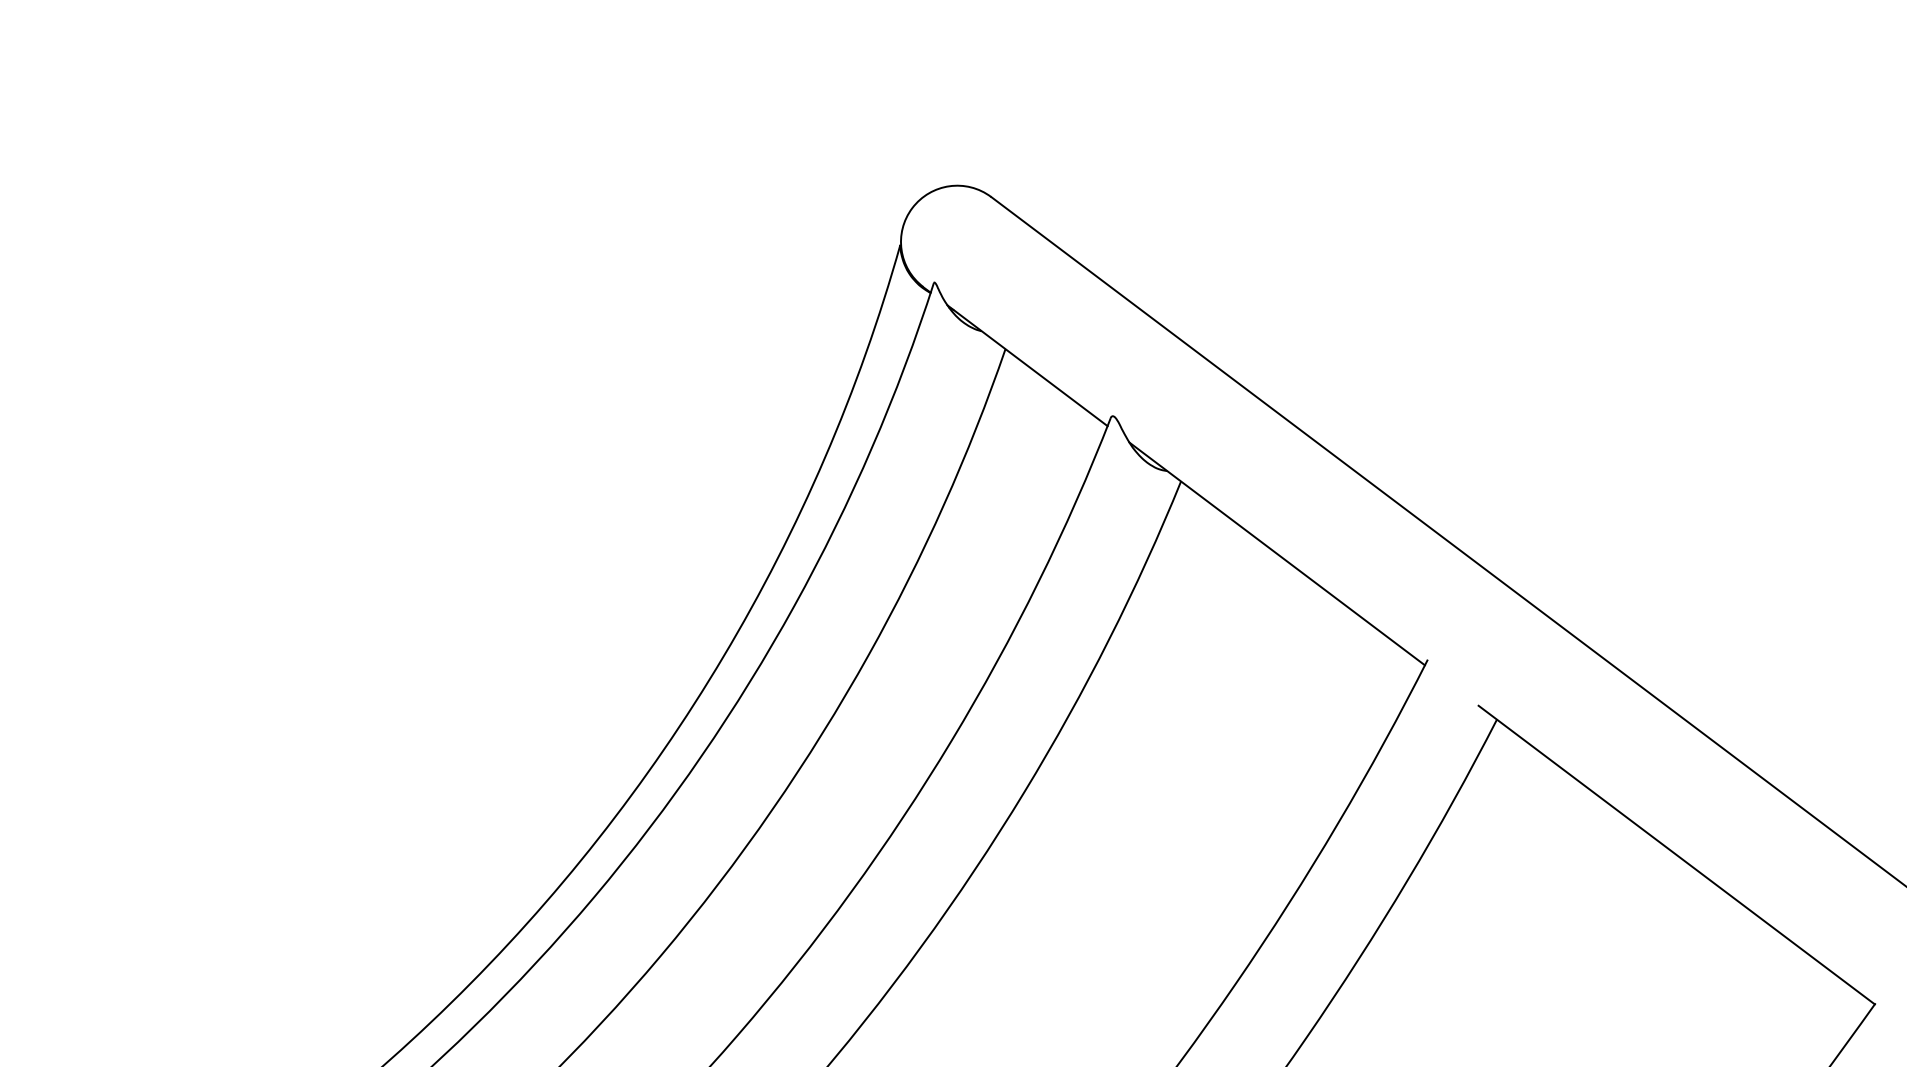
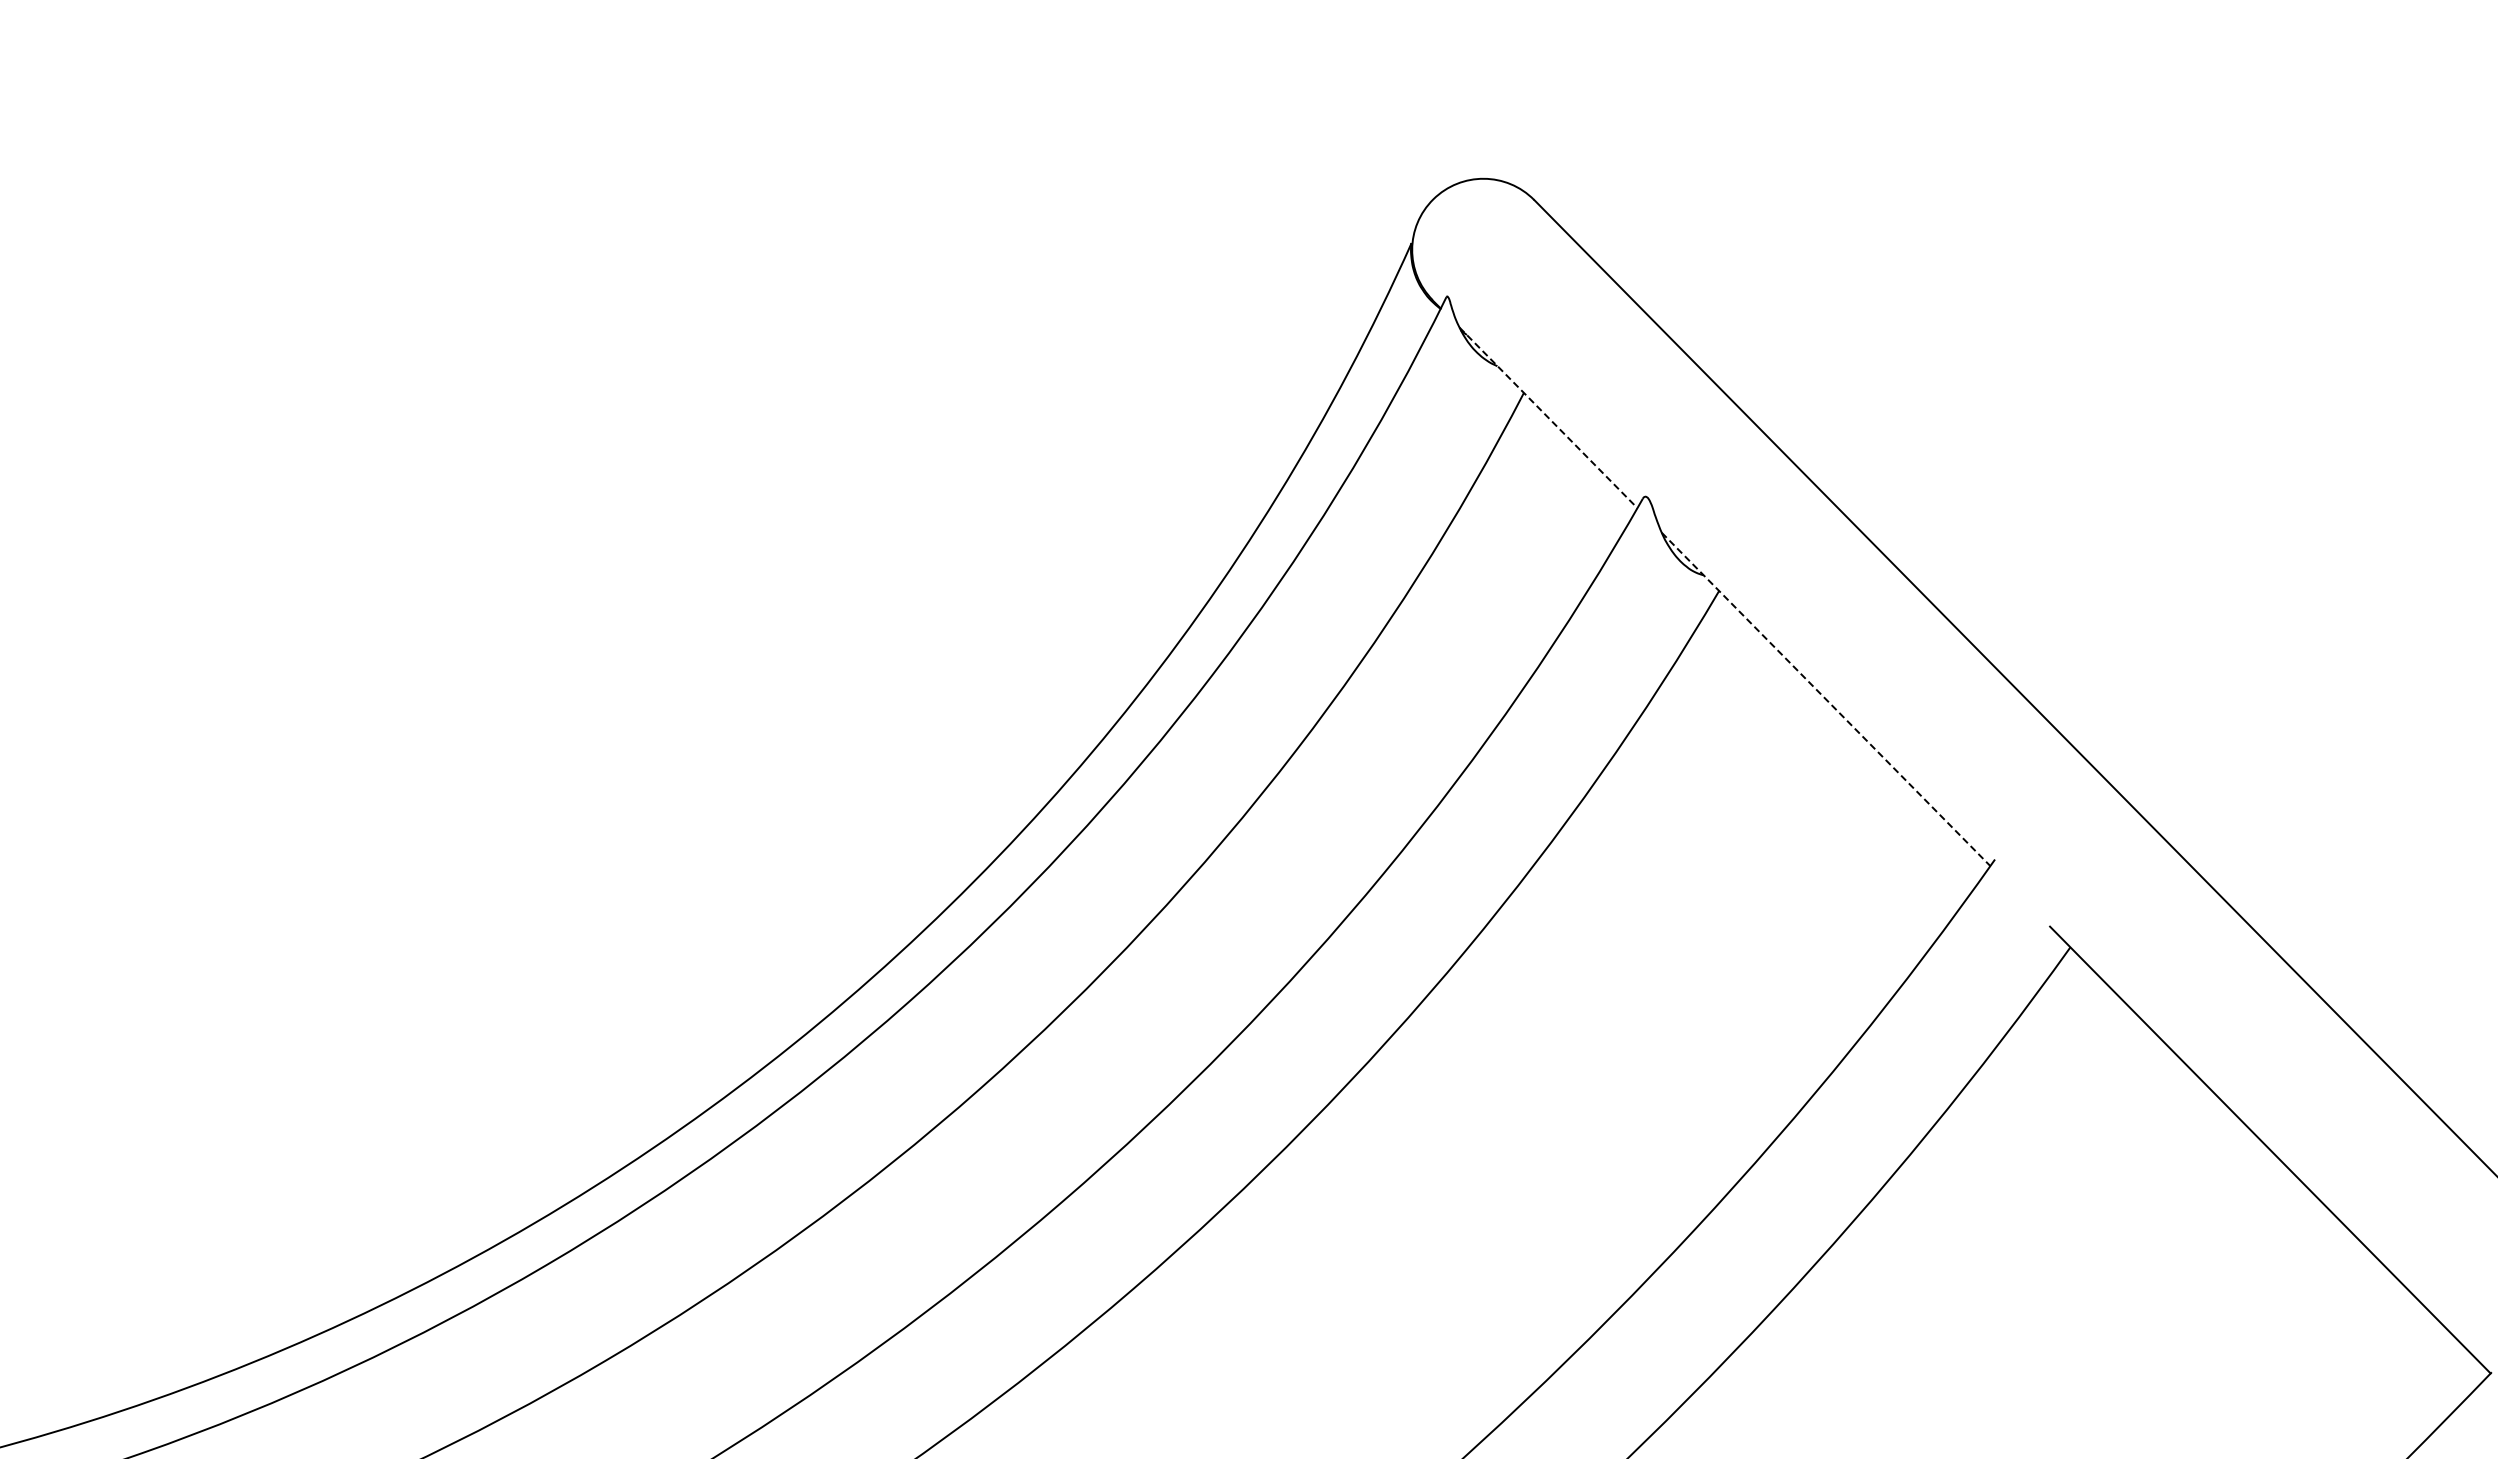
line: (1027, 365) -> (1548, 417), solid -> dashed
line: (1277, 553) -> (1826, 699), solid -> dashed

